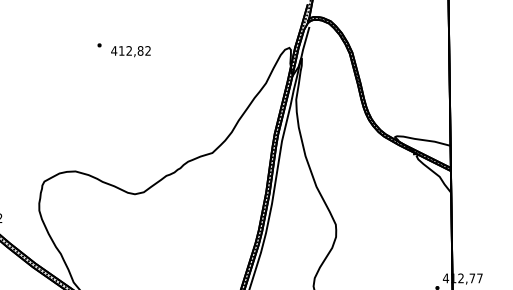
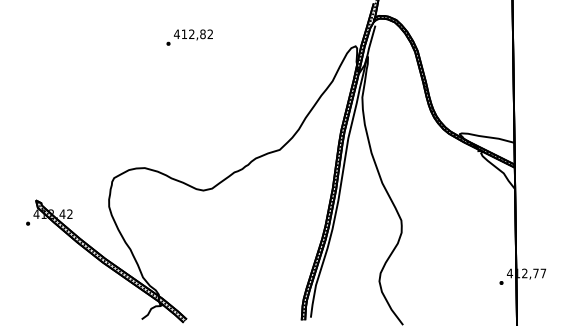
text: (130, 51) -> (193, 34), moved

